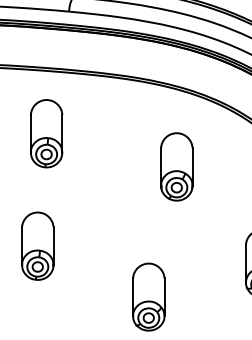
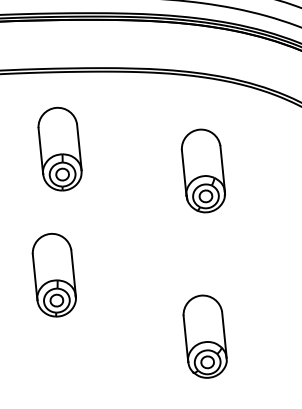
part: (176, 166) -> (202, 170), moved
part: (37, 245) -> (53, 274), moved

